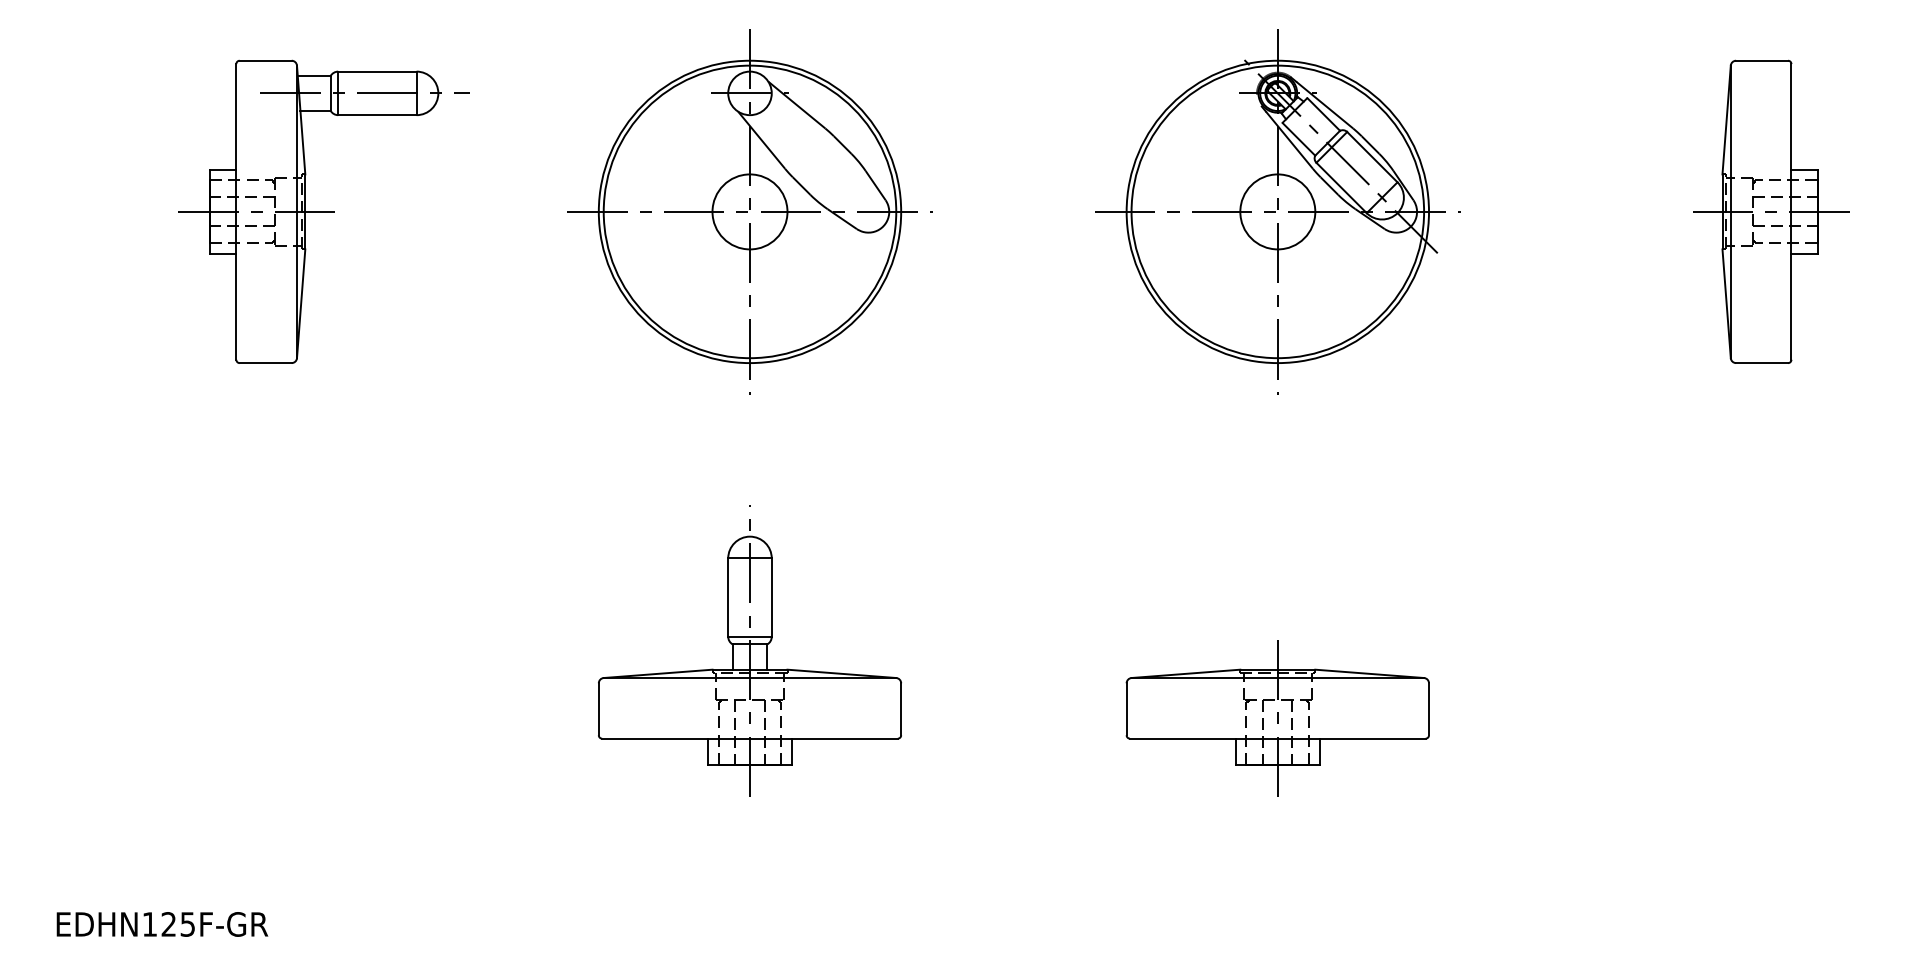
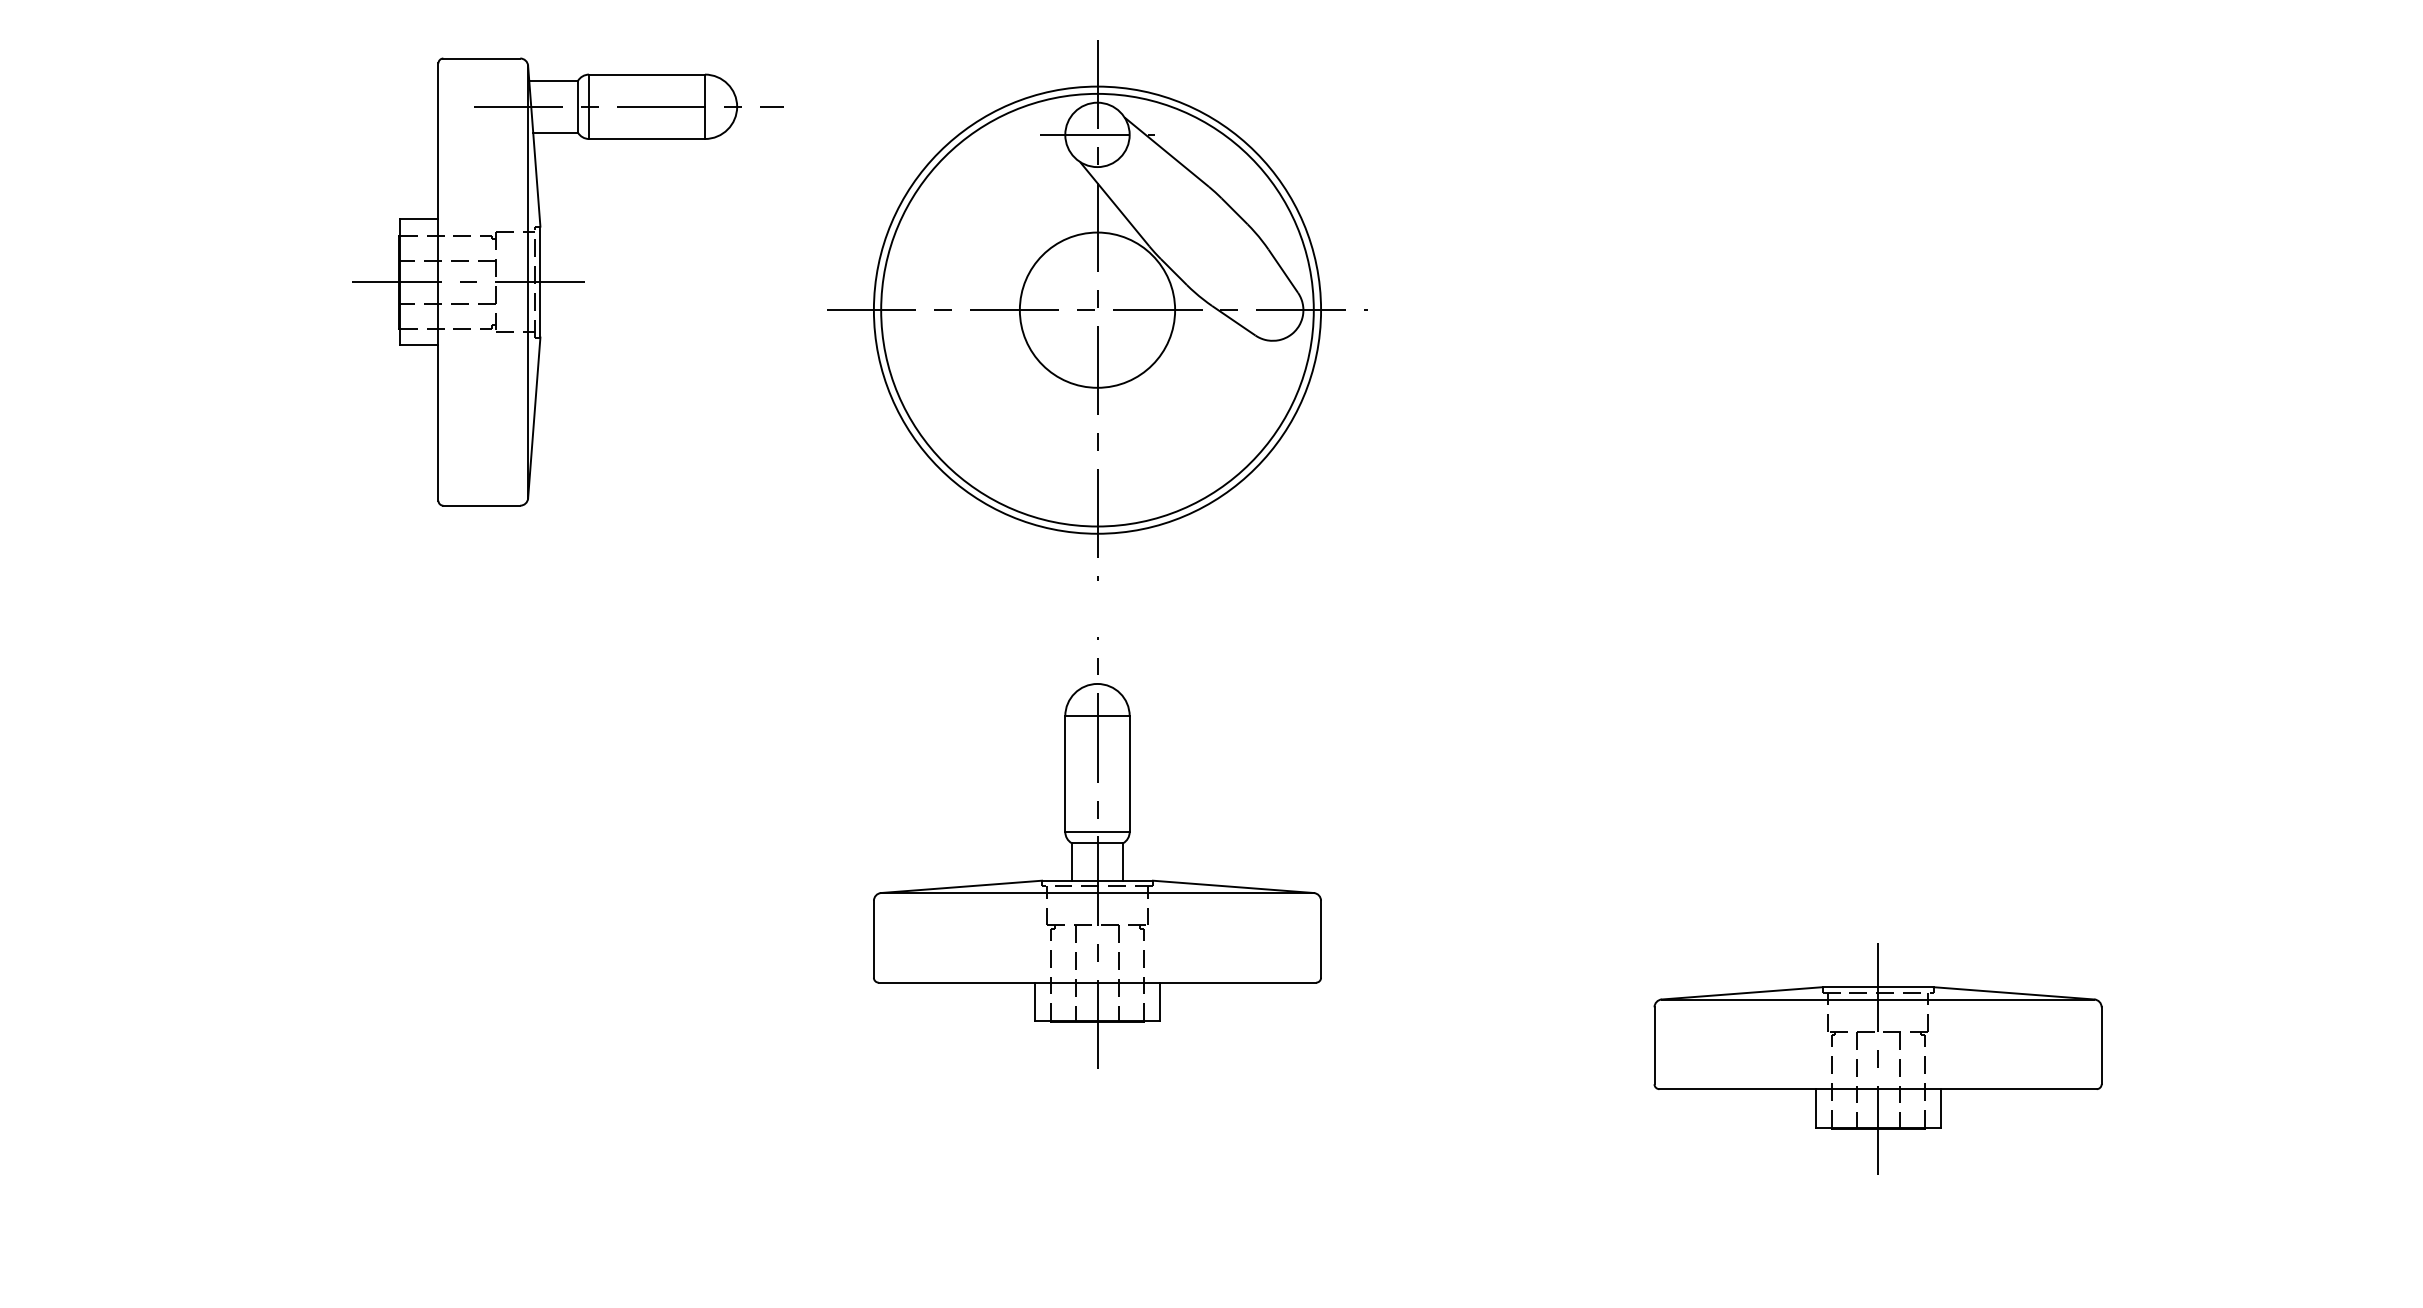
part: (323, 211) -> (567, 281), moved
circle: (749, 211) -> (1096, 309), size x1.4
part: (1277, 211) -> (1877, 309), removed
part: (749, 650) -> (1096, 852), moved

